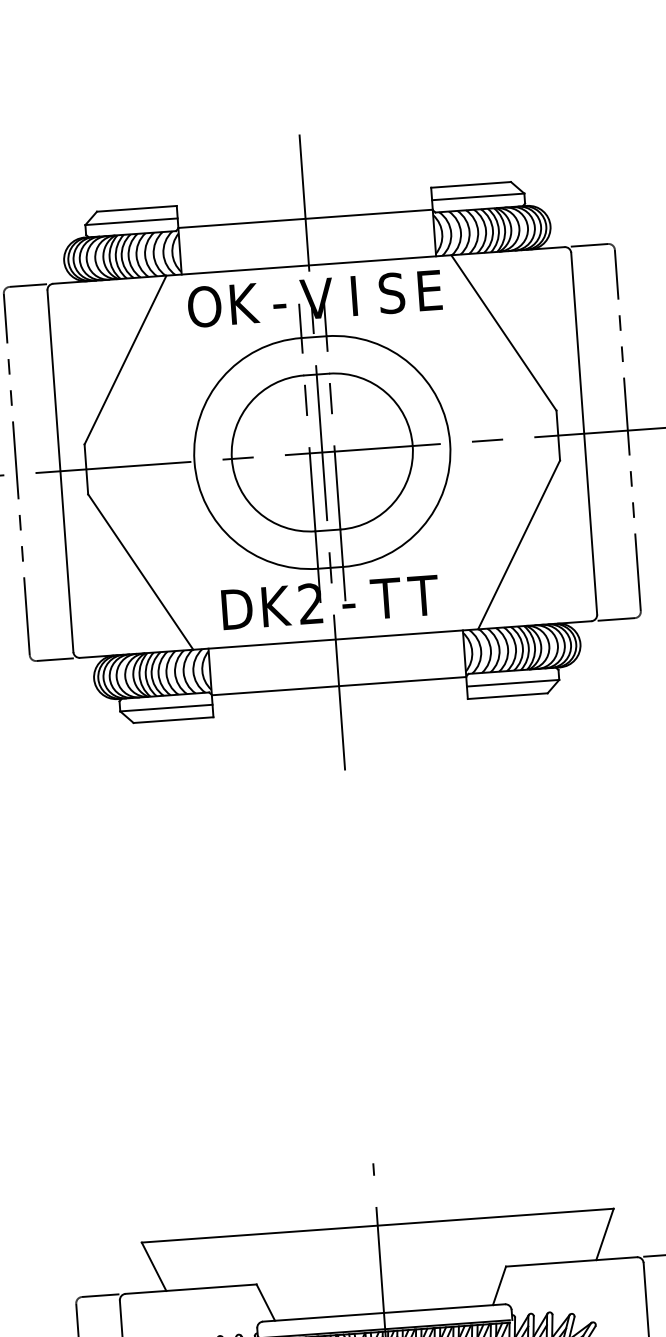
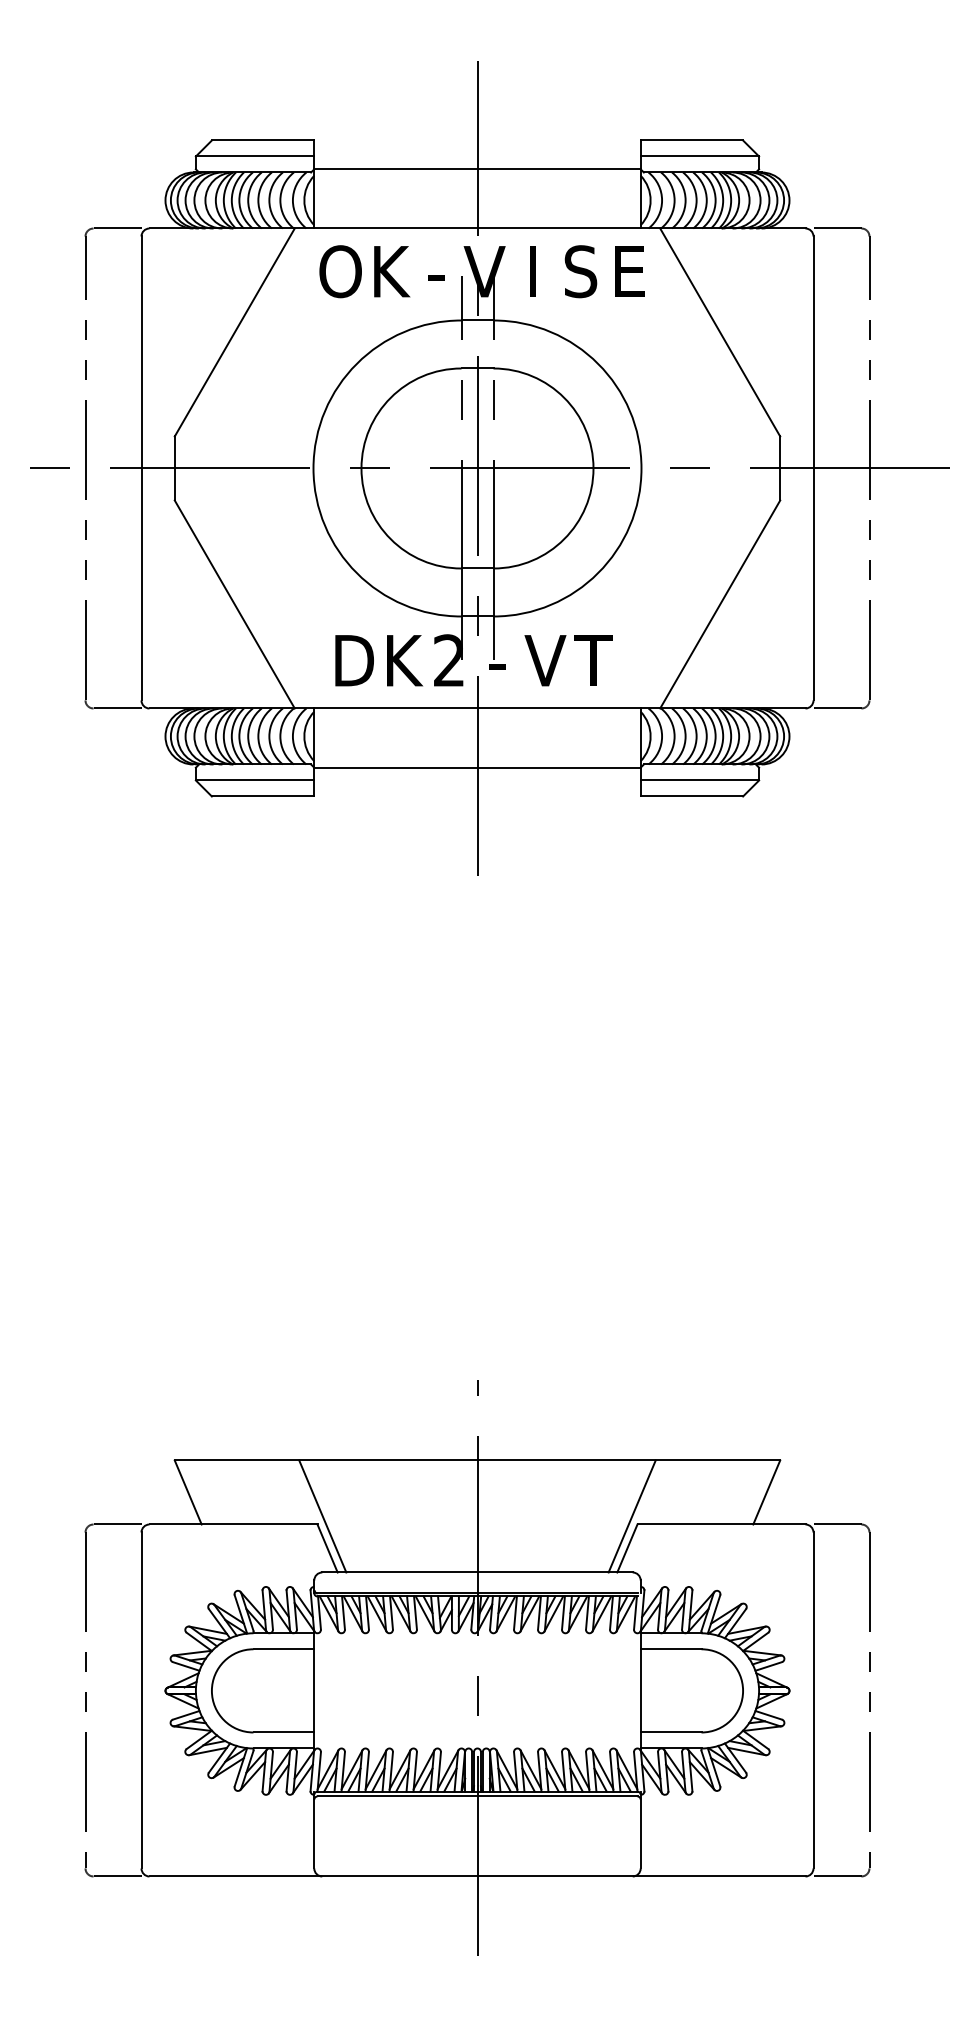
text: (386, 598) -> (545, 660), T -> V
line: (500, 1260) -> (631, 1516), added
line: (260, 1277) -> (322, 1516), added

